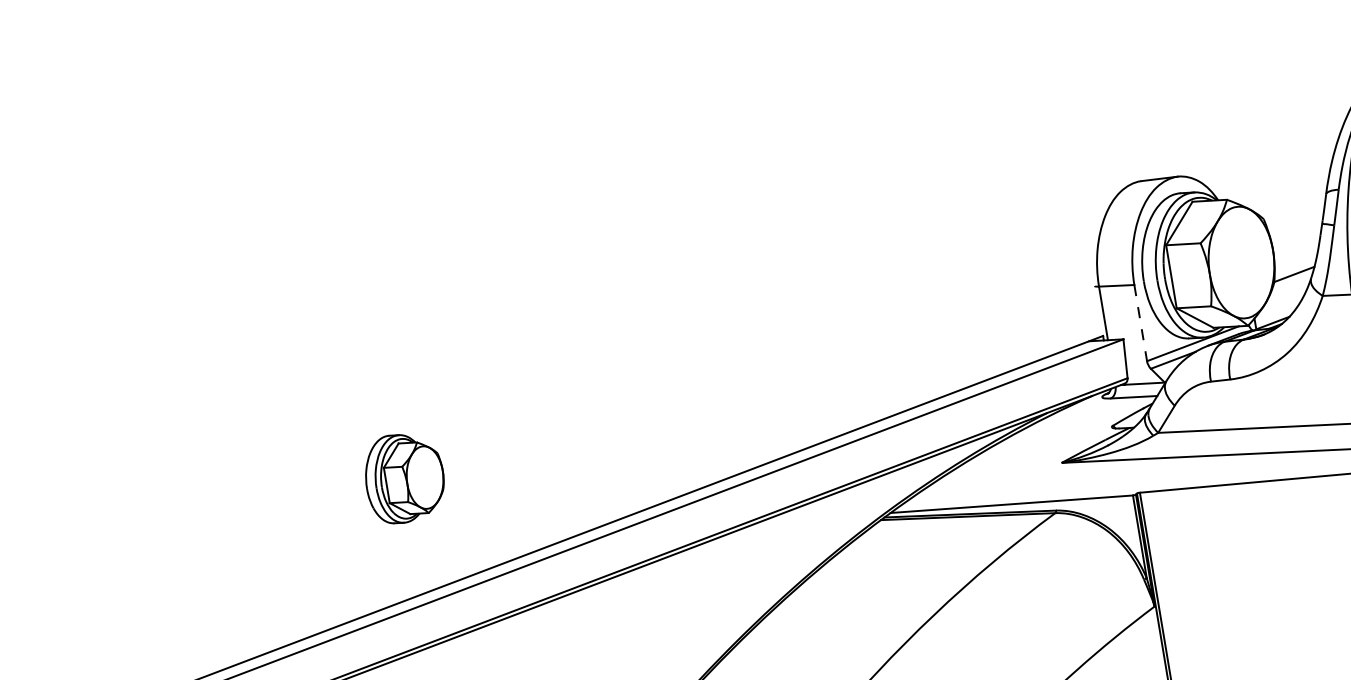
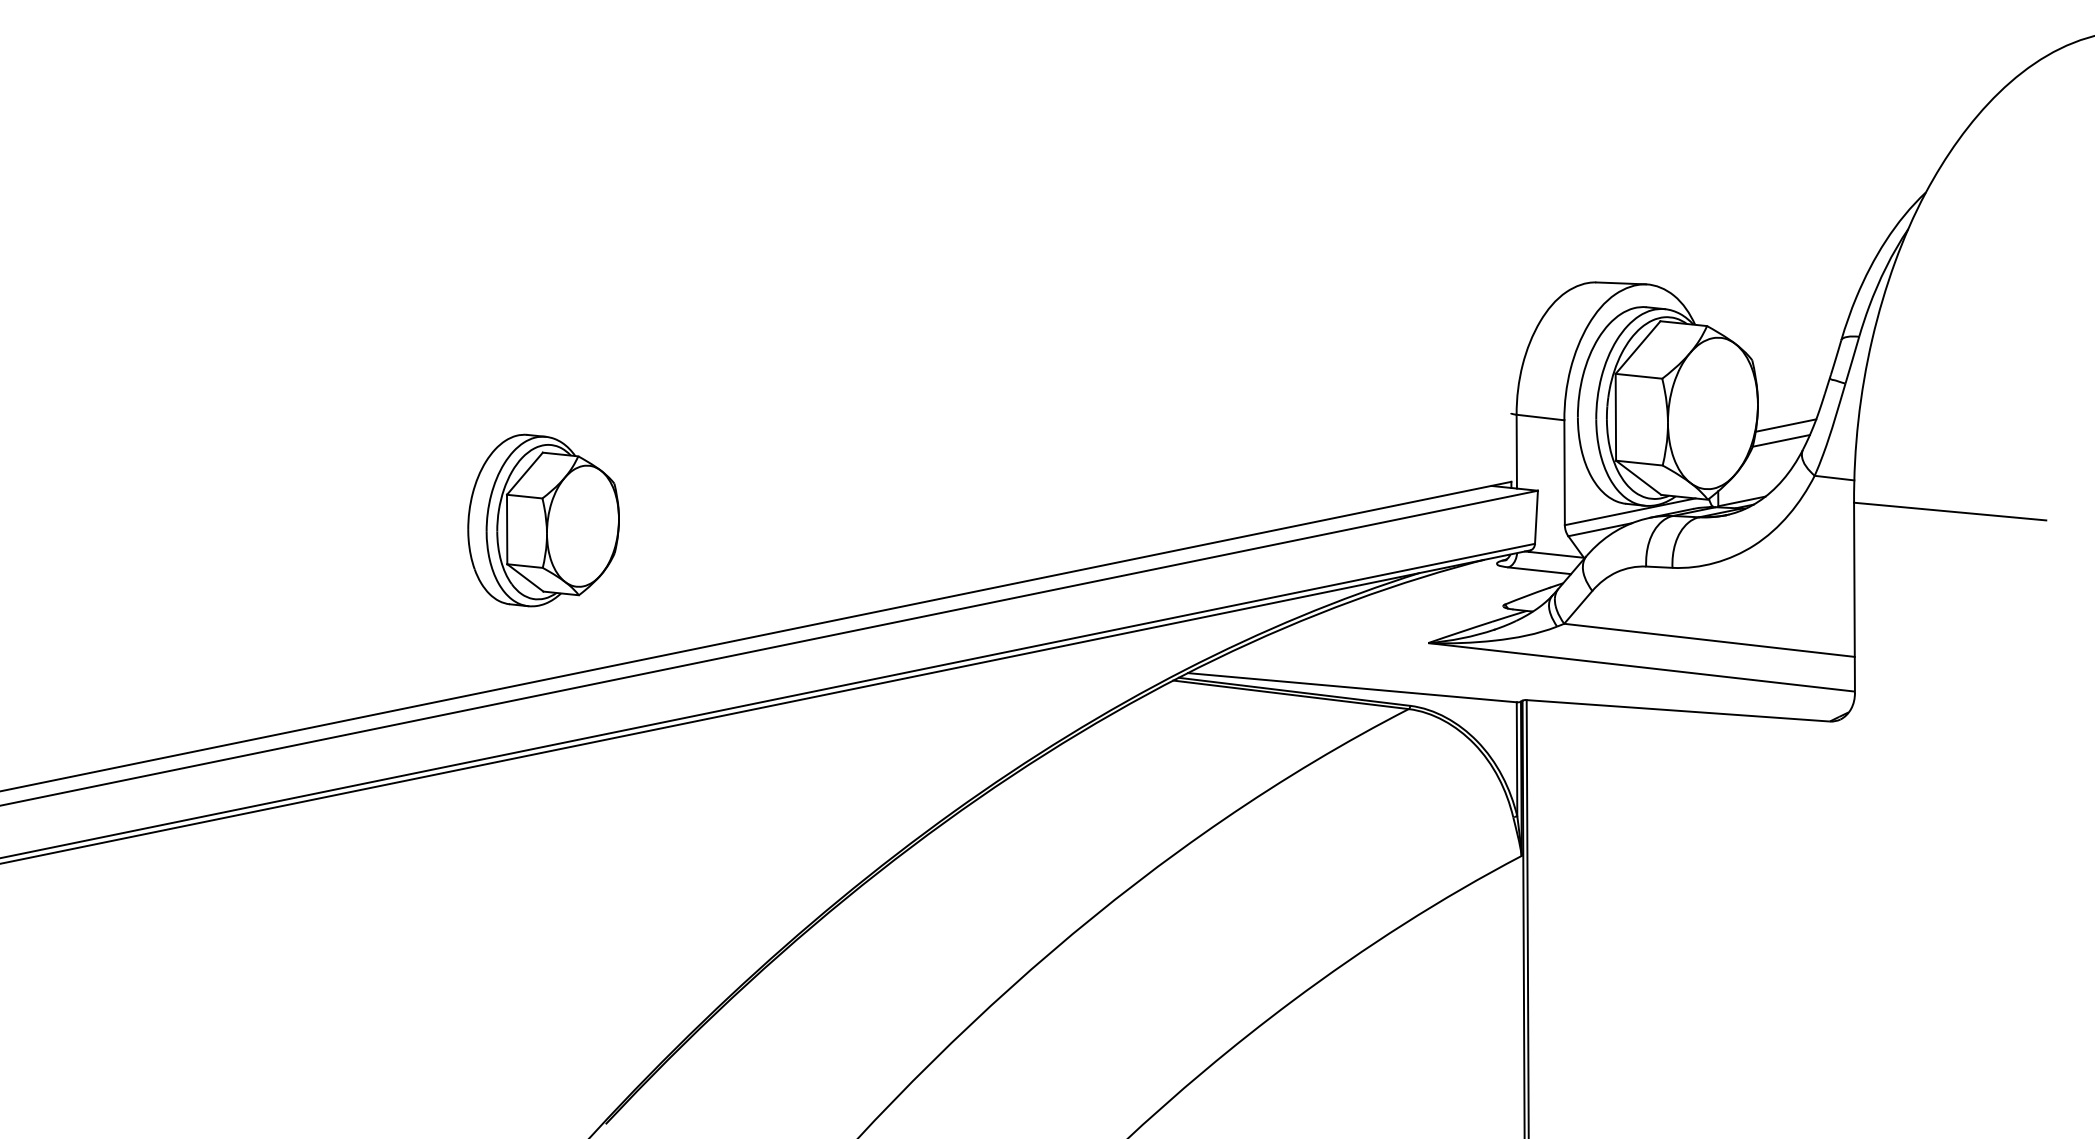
line: (1295, 262) -> (1785, 425), added
line: (1140, 323) -> (1564, 473), dashed -> solid
part: (404, 477) -> (543, 520), size x1.43

